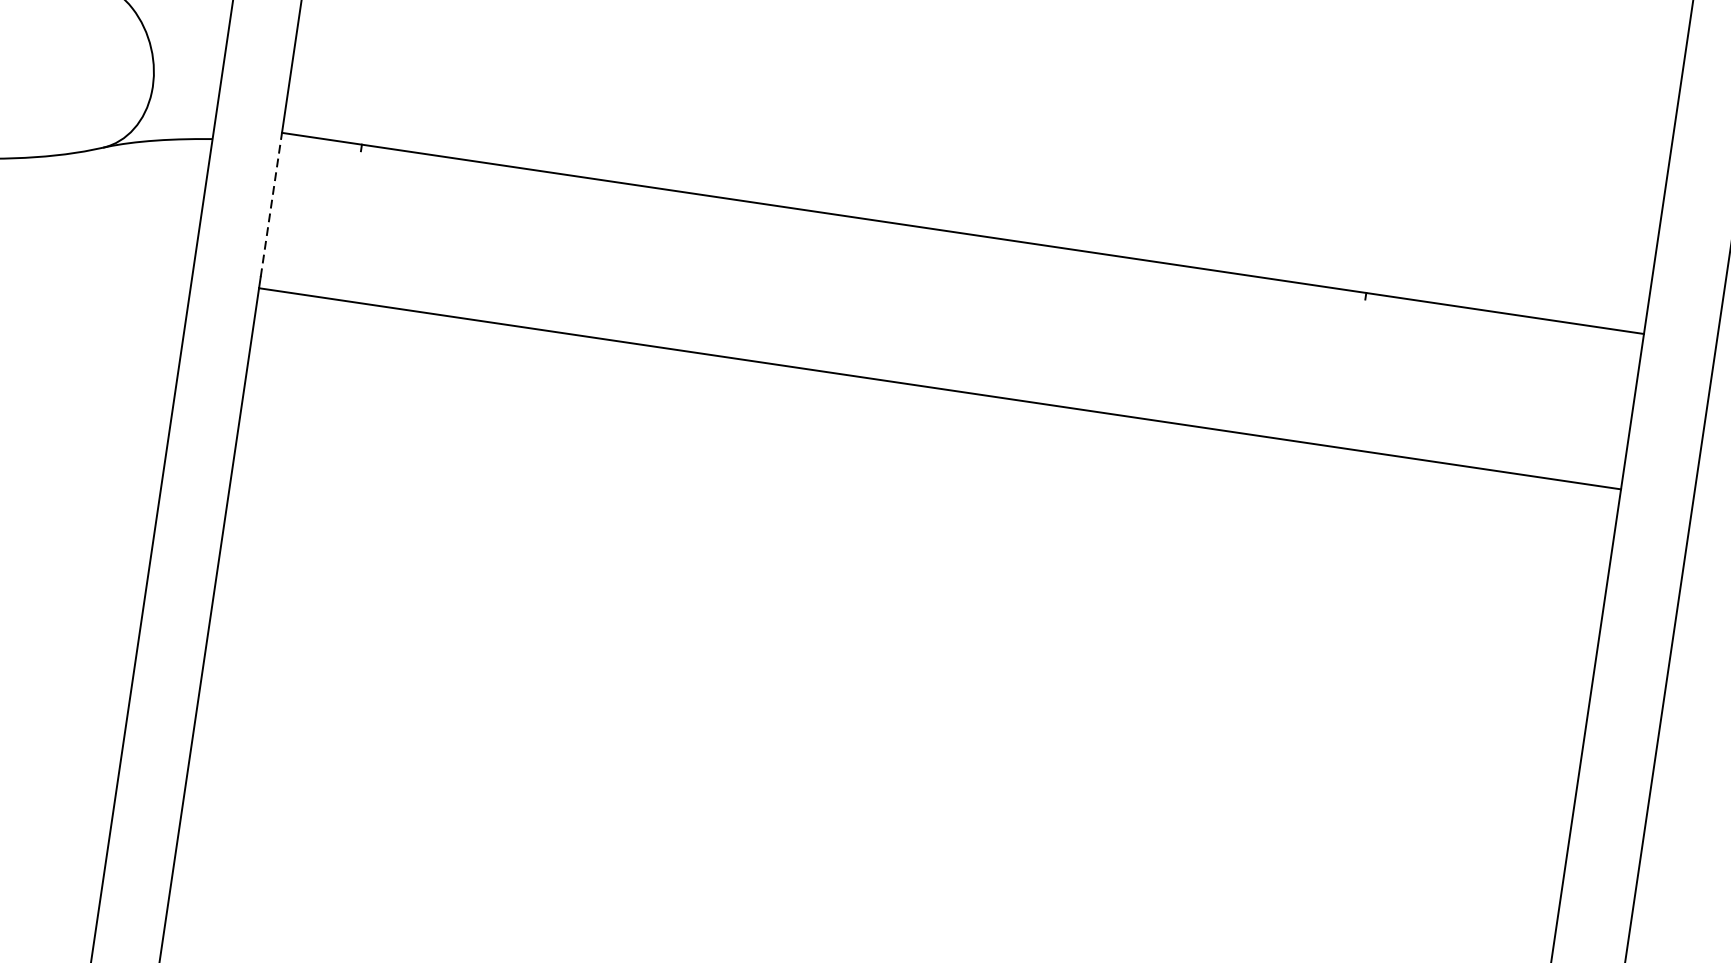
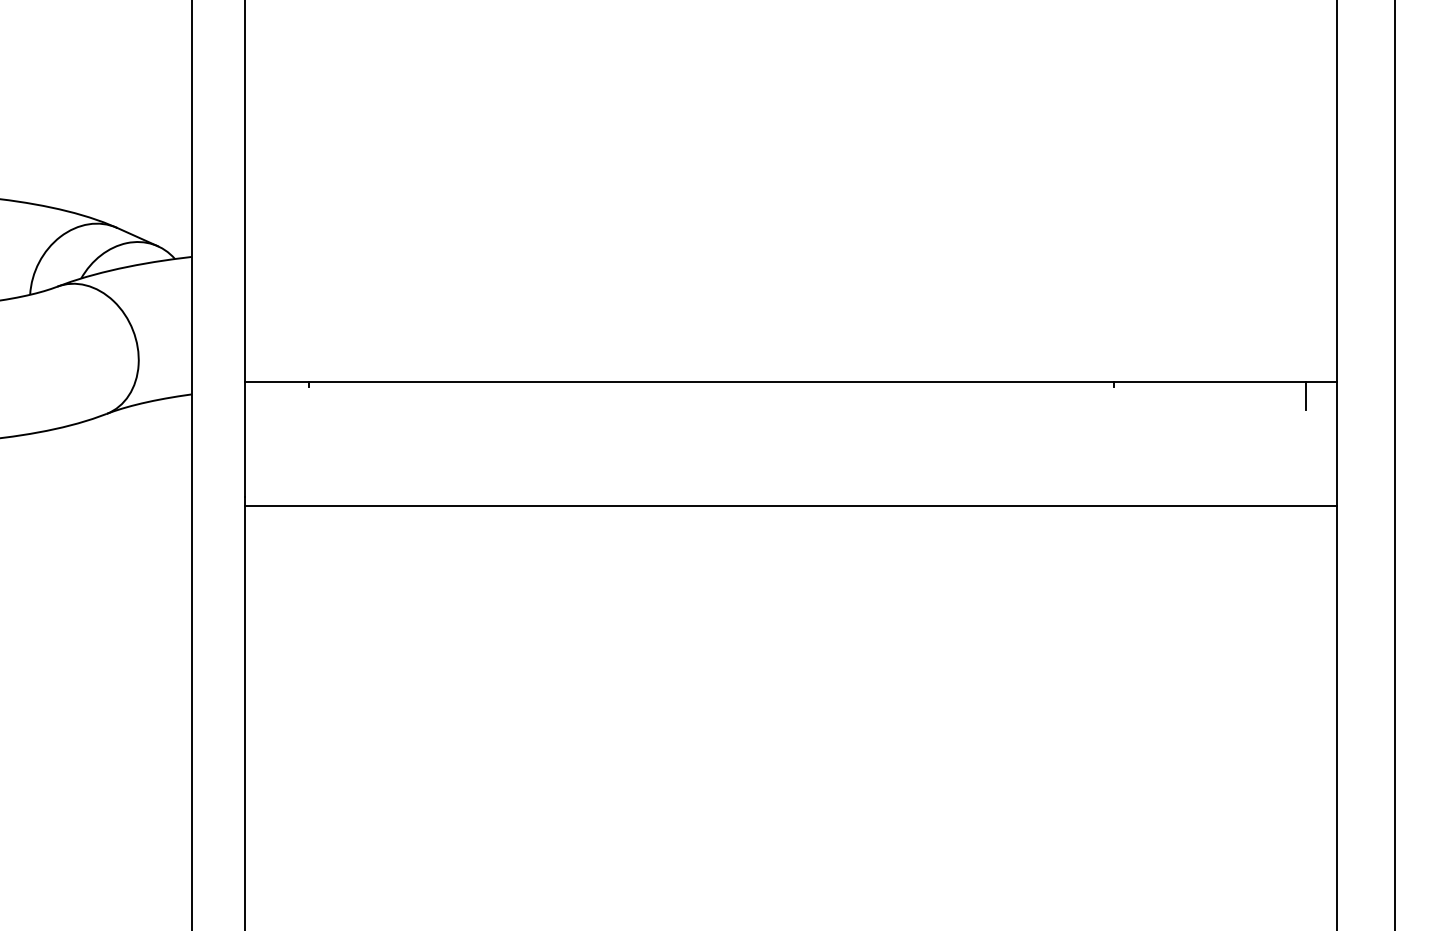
line: (271, 205) -> (245, 439), dashed -> solid
line: (1602, 345) -> (1305, 395), added

